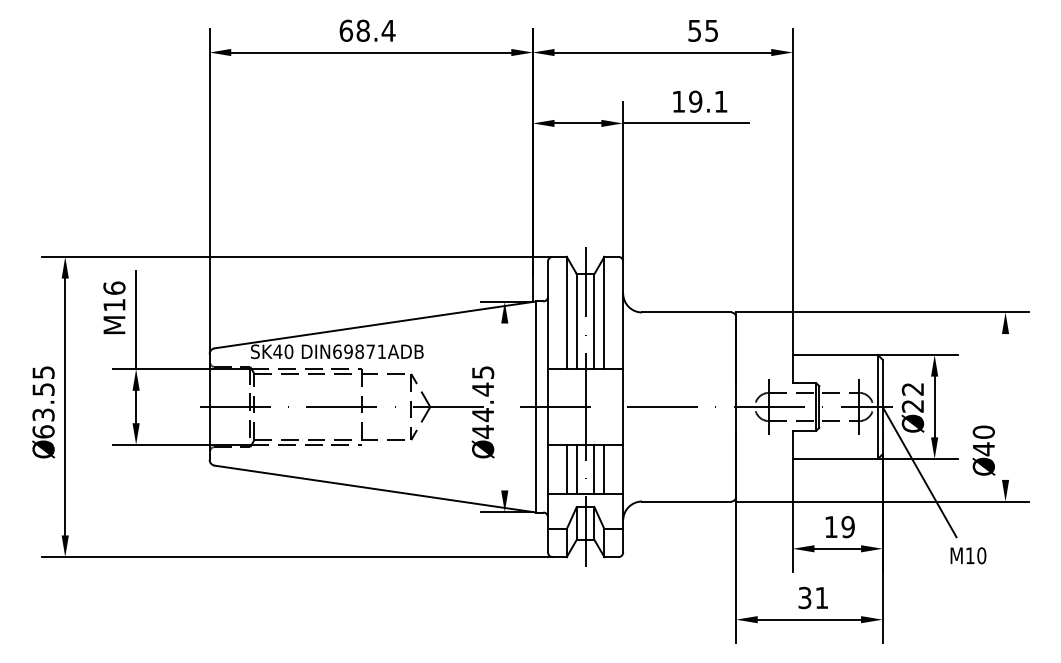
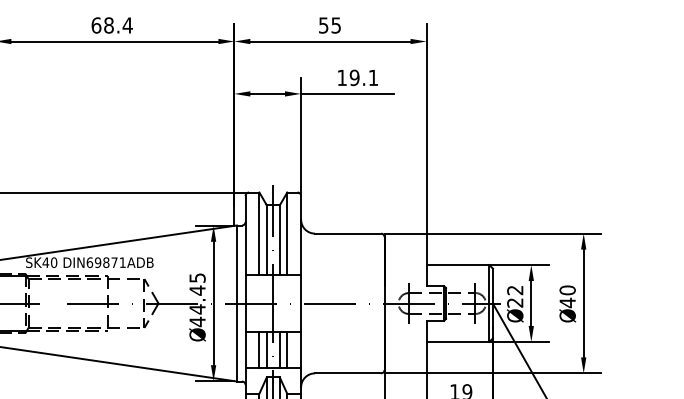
text: (702, 30) -> (329, 25), moved
line: (504, 406) -> (213, 303), added
line: (1005, 406) -> (583, 303), added
text: (983, 450) -> (567, 303), moved

